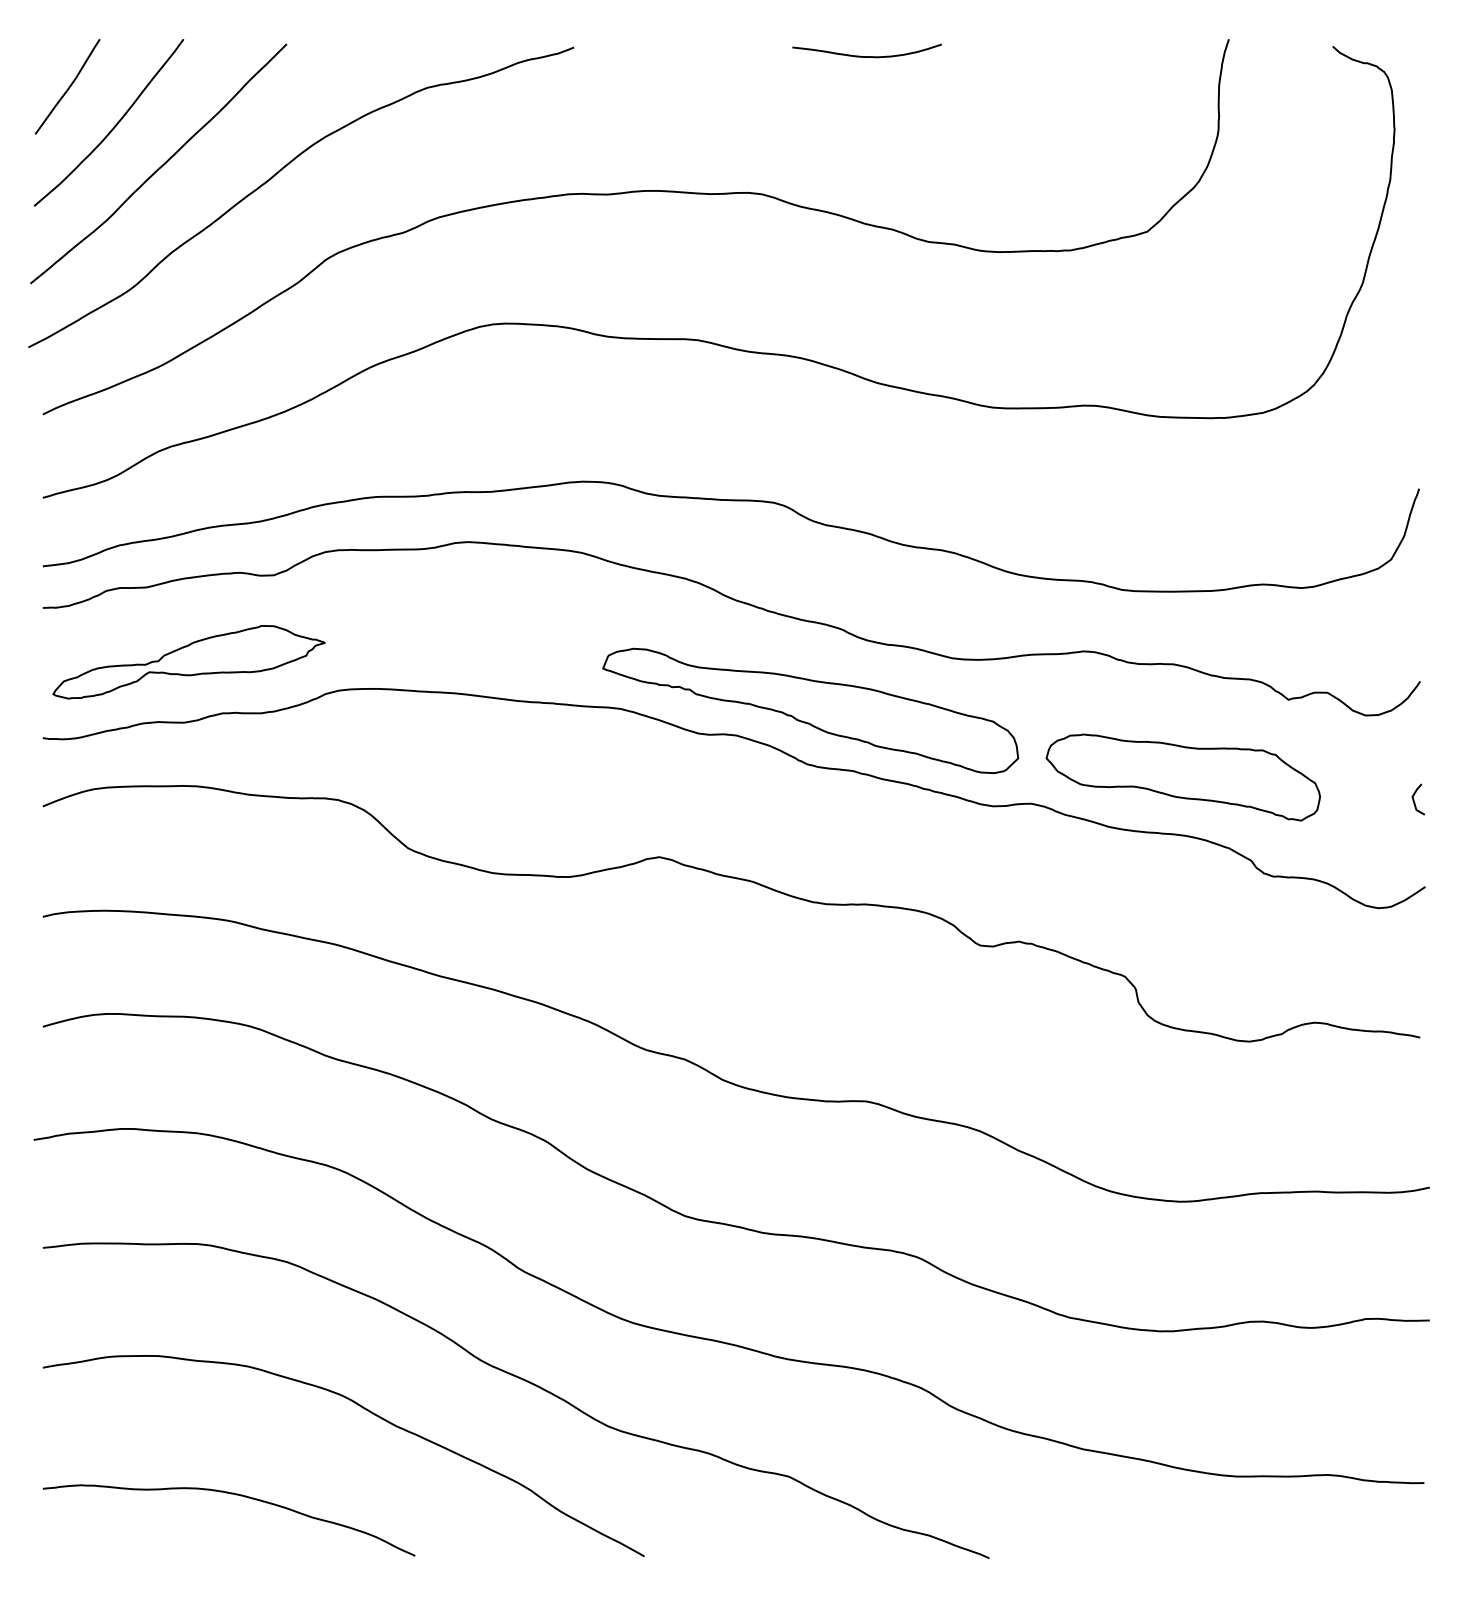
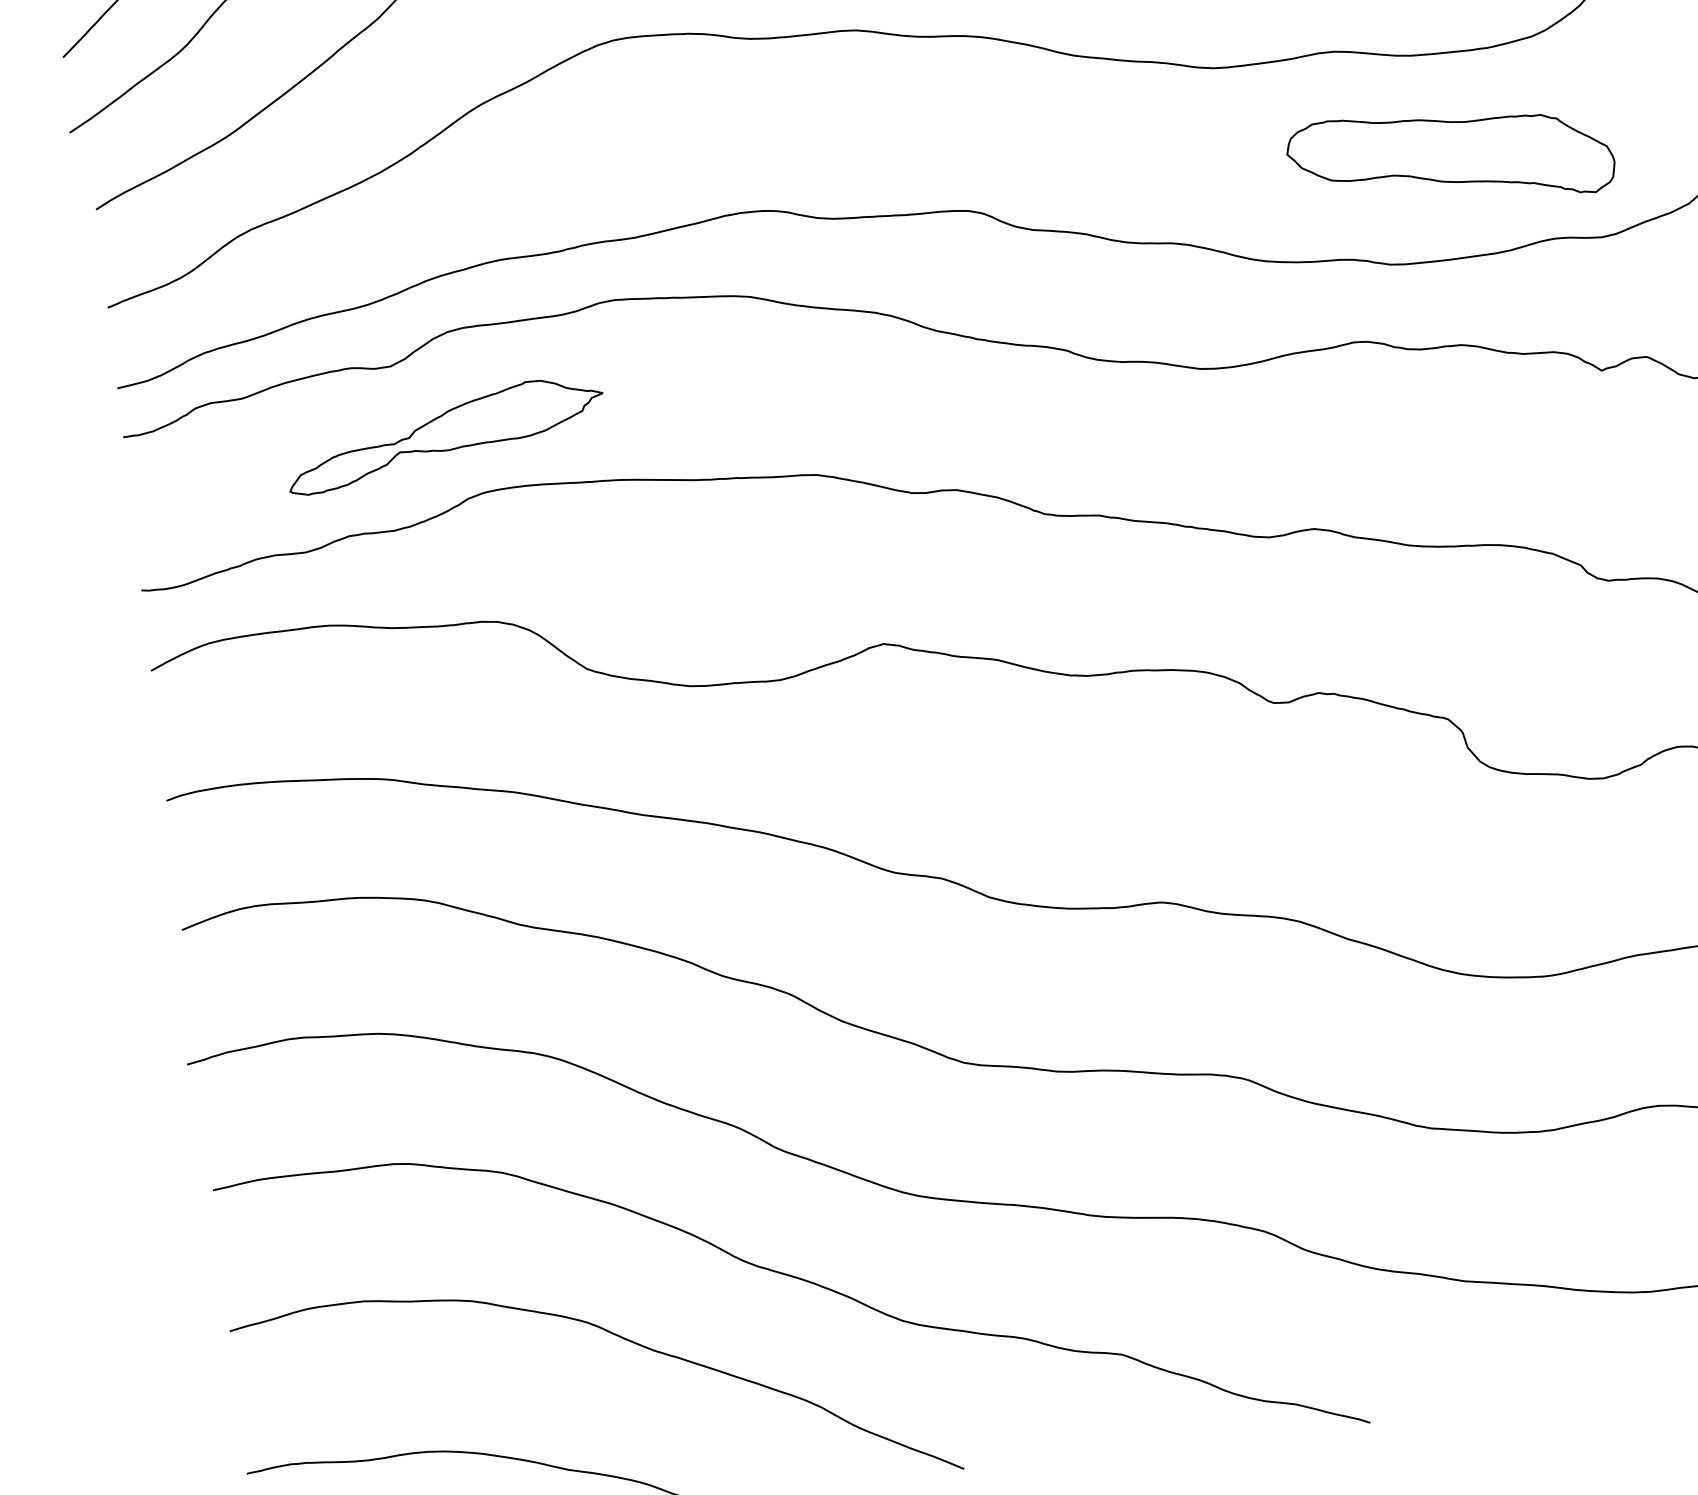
part: (188, 662) -> (444, 435), moved
part: (810, 710) -> (1040, 450), removed
part: (1182, 777) -> (1449, 158), moved

